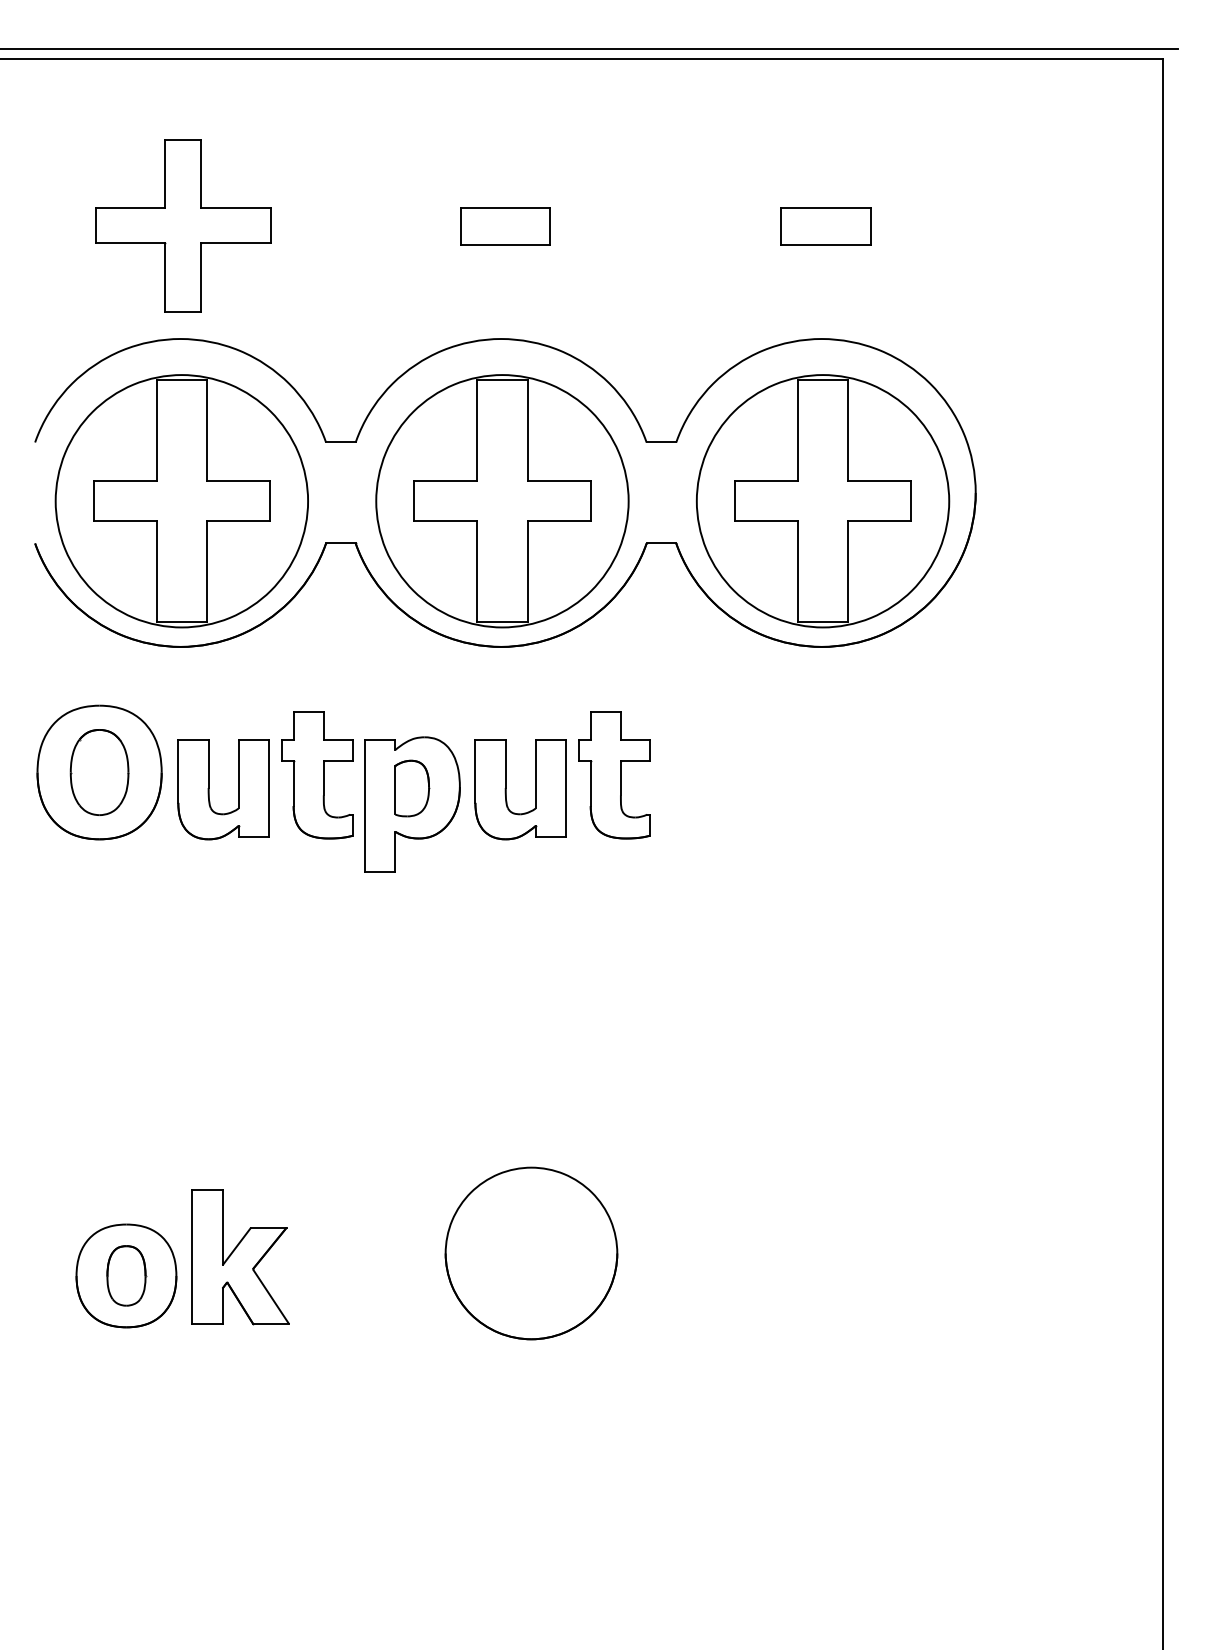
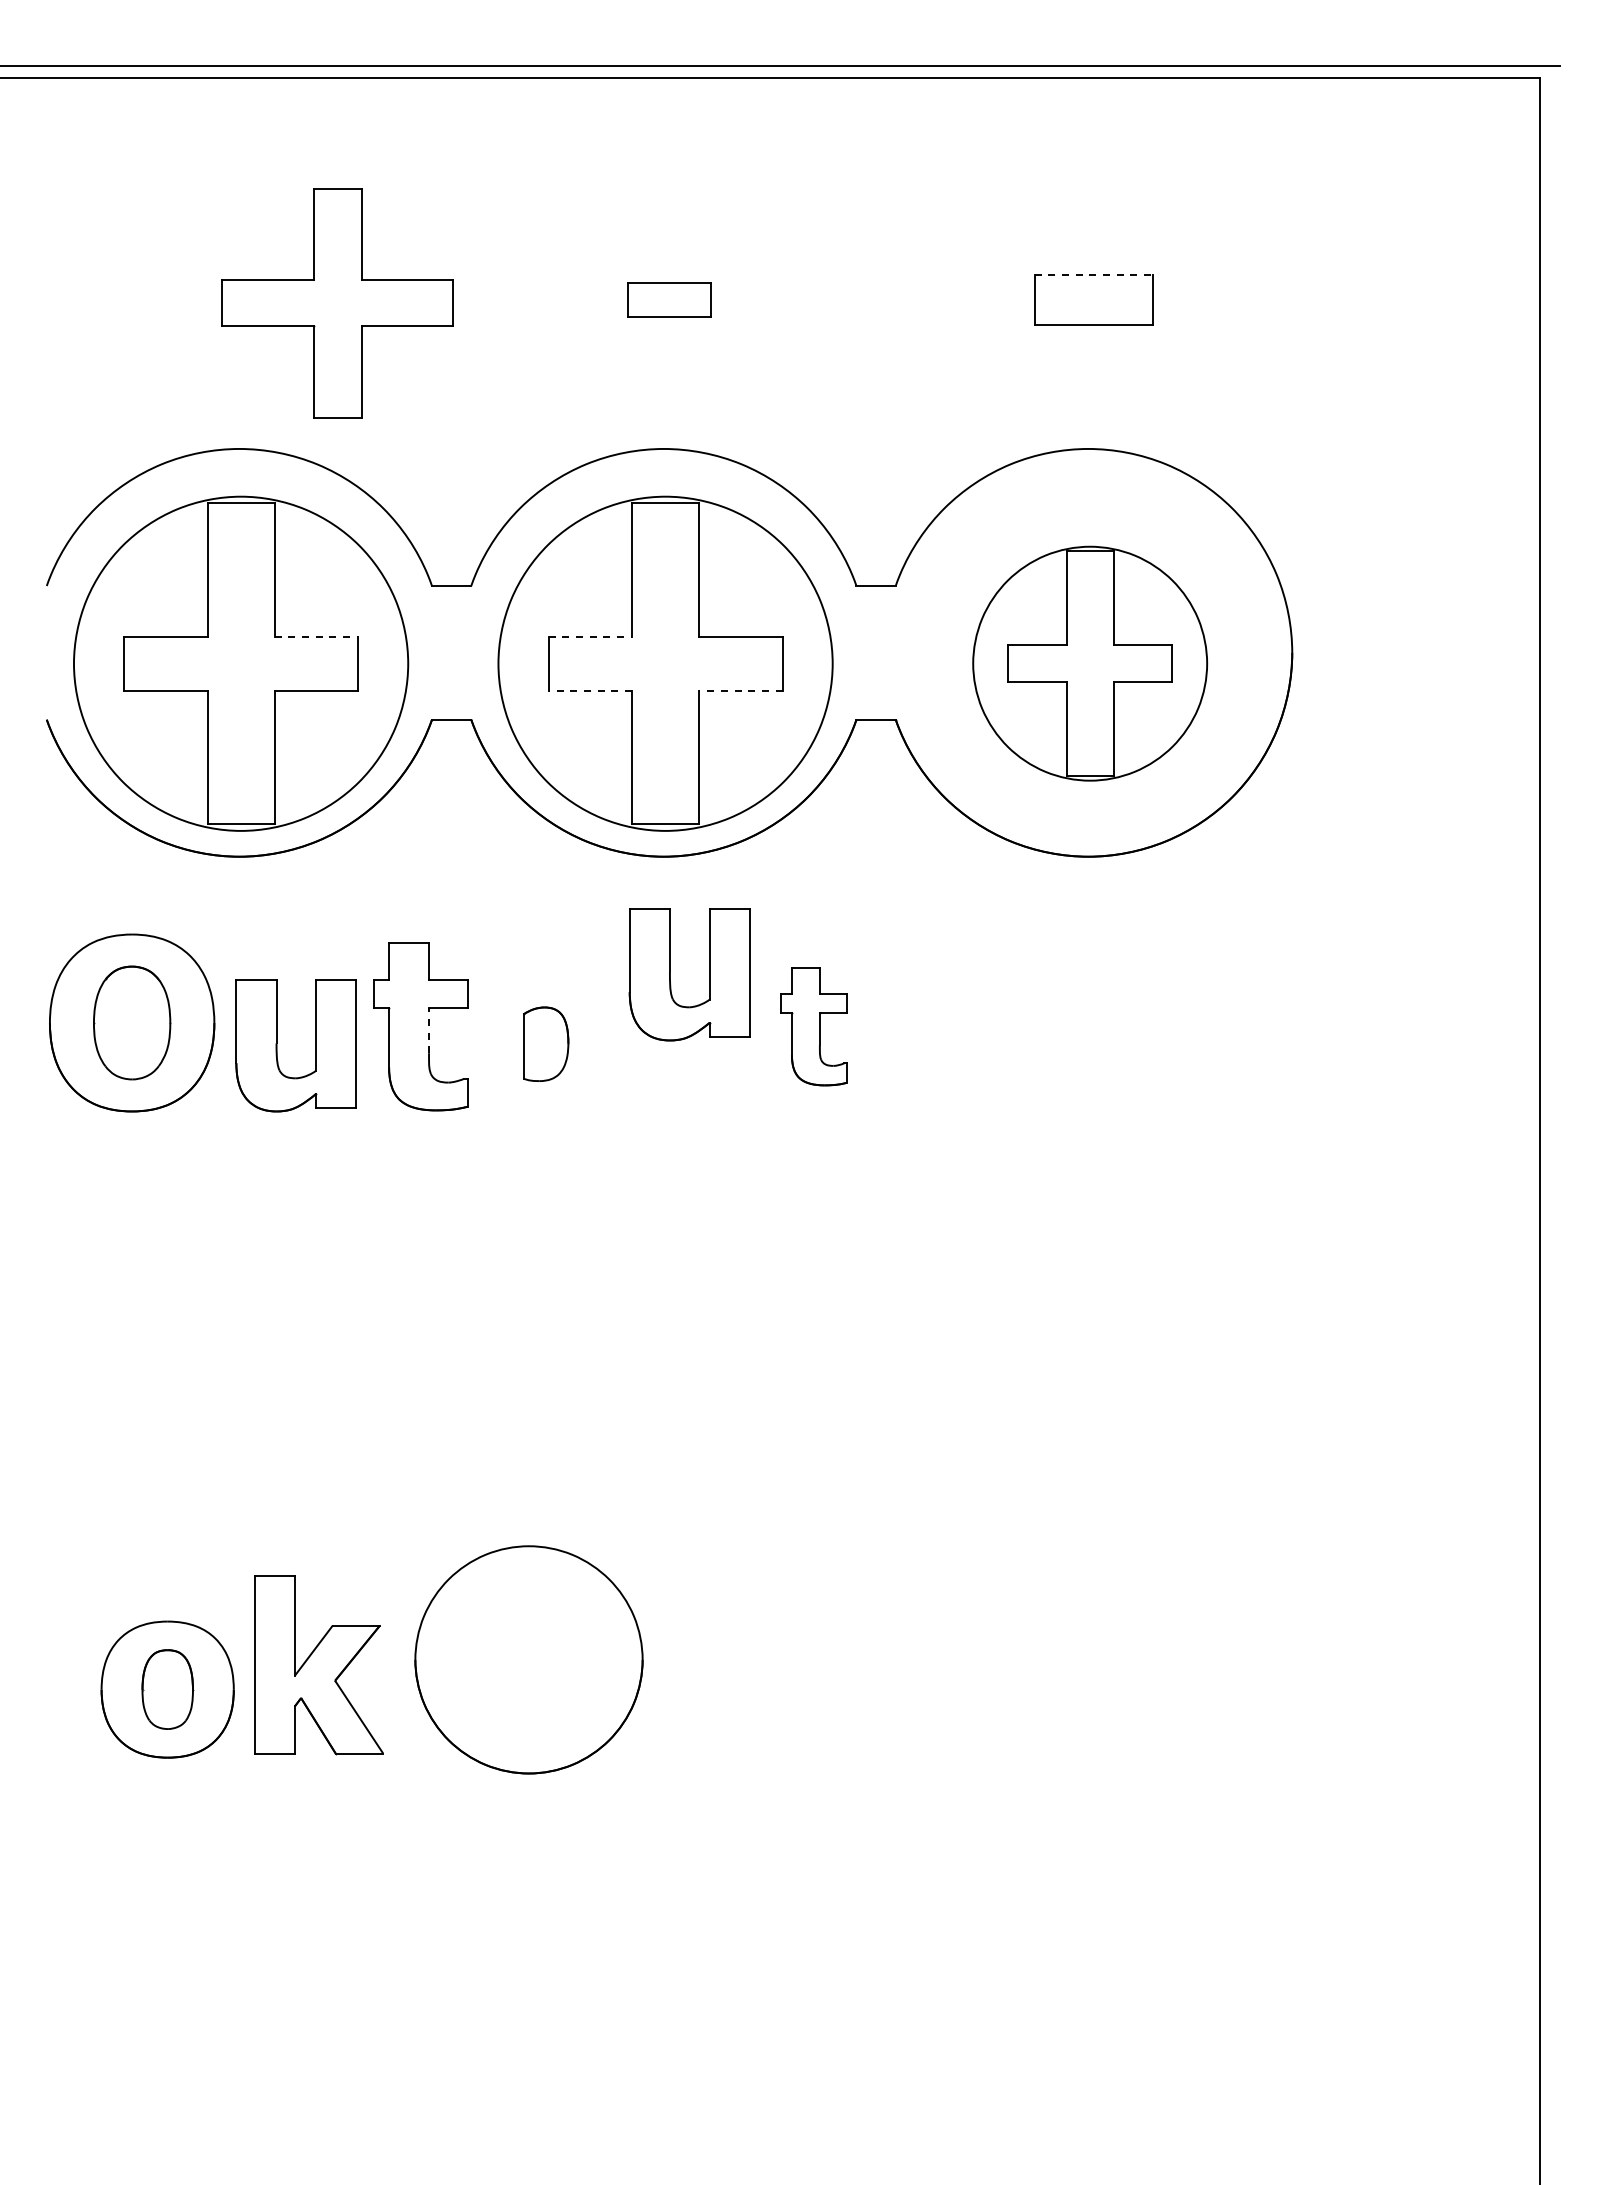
line: (826, 208) -> (1094, 275), solid -> dashed
part: (182, 226) -> (337, 303), moved
part: (505, 226) -> (669, 299), size x0.7
line: (238, 481) -> (316, 637), solid -> dashed
line: (445, 481) -> (590, 637), solid -> dashed
part: (823, 501) -> (1090, 663), size x0.7
line: (445, 521) -> (590, 690), solid -> dashed
line: (559, 521) -> (740, 690), solid -> dashed
part: (614, 775) -> (813, 1026), size x0.7
line: (324, 778) -> (429, 1030), solid -> dashed
part: (506, 789) -> (670, 974), moved
part: (412, 804) -> (546, 1065), removed
part: (531, 1253) -> (528, 1659), moved

